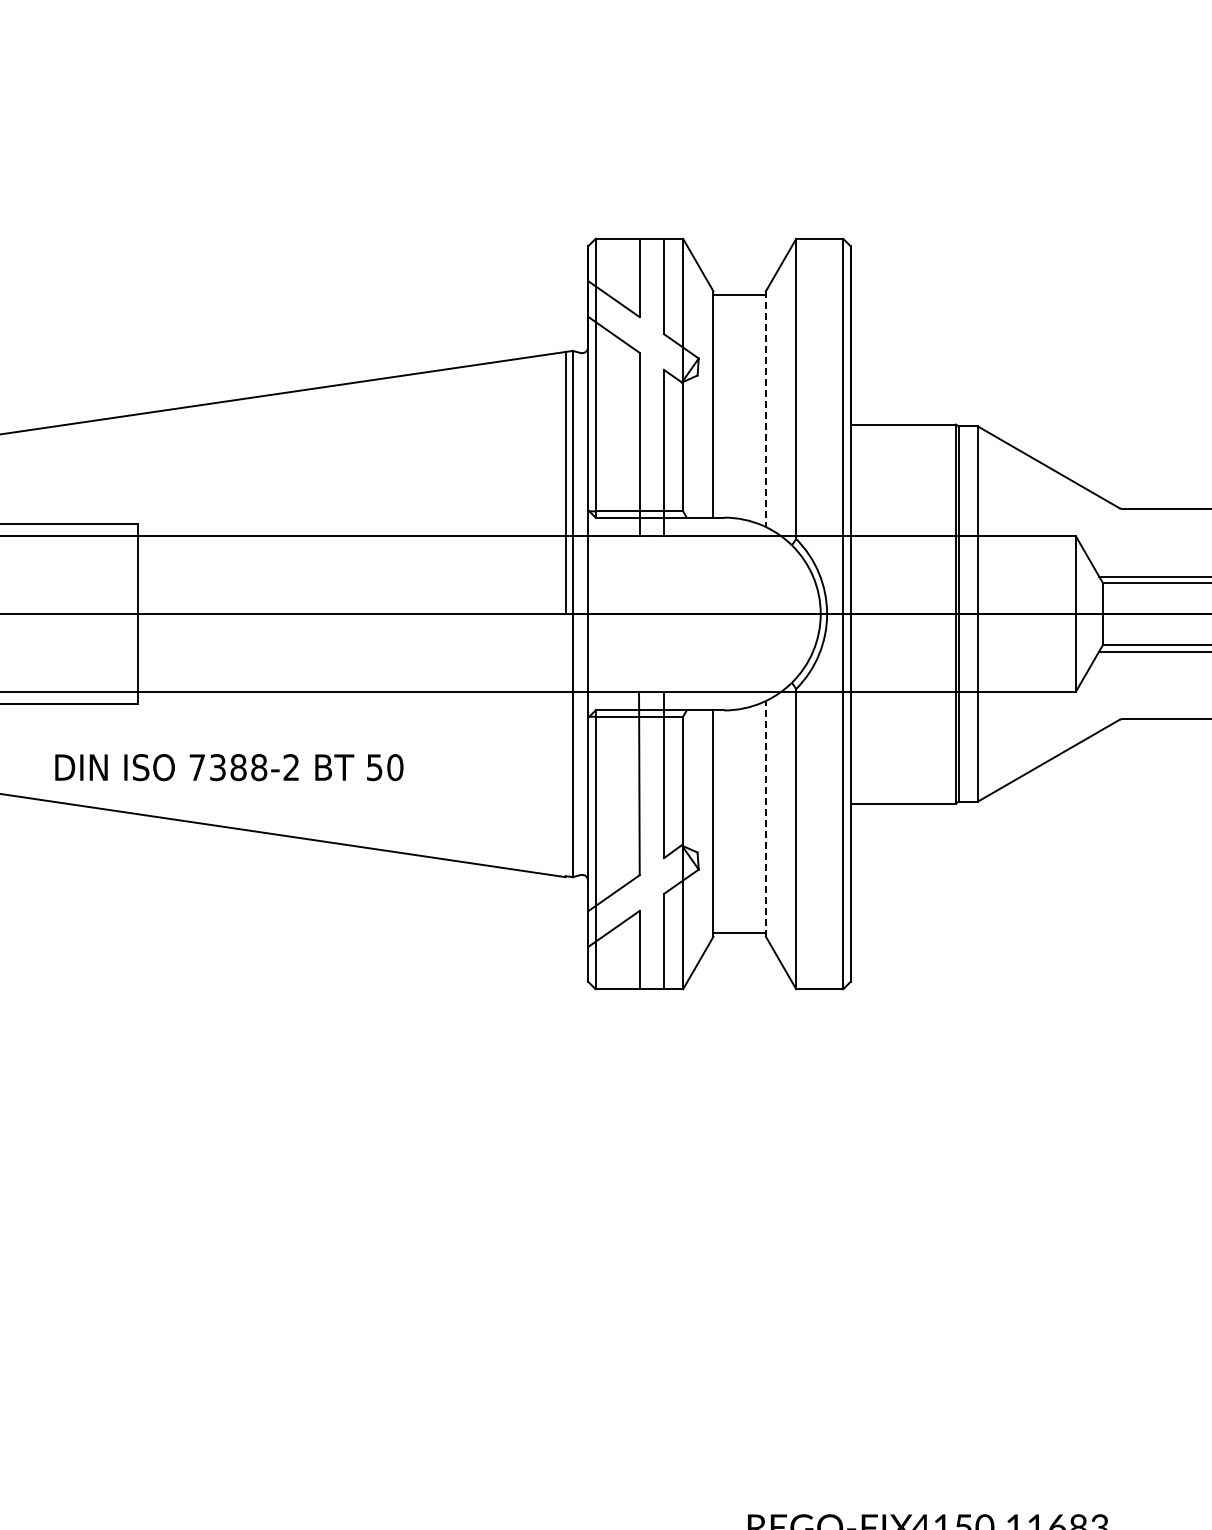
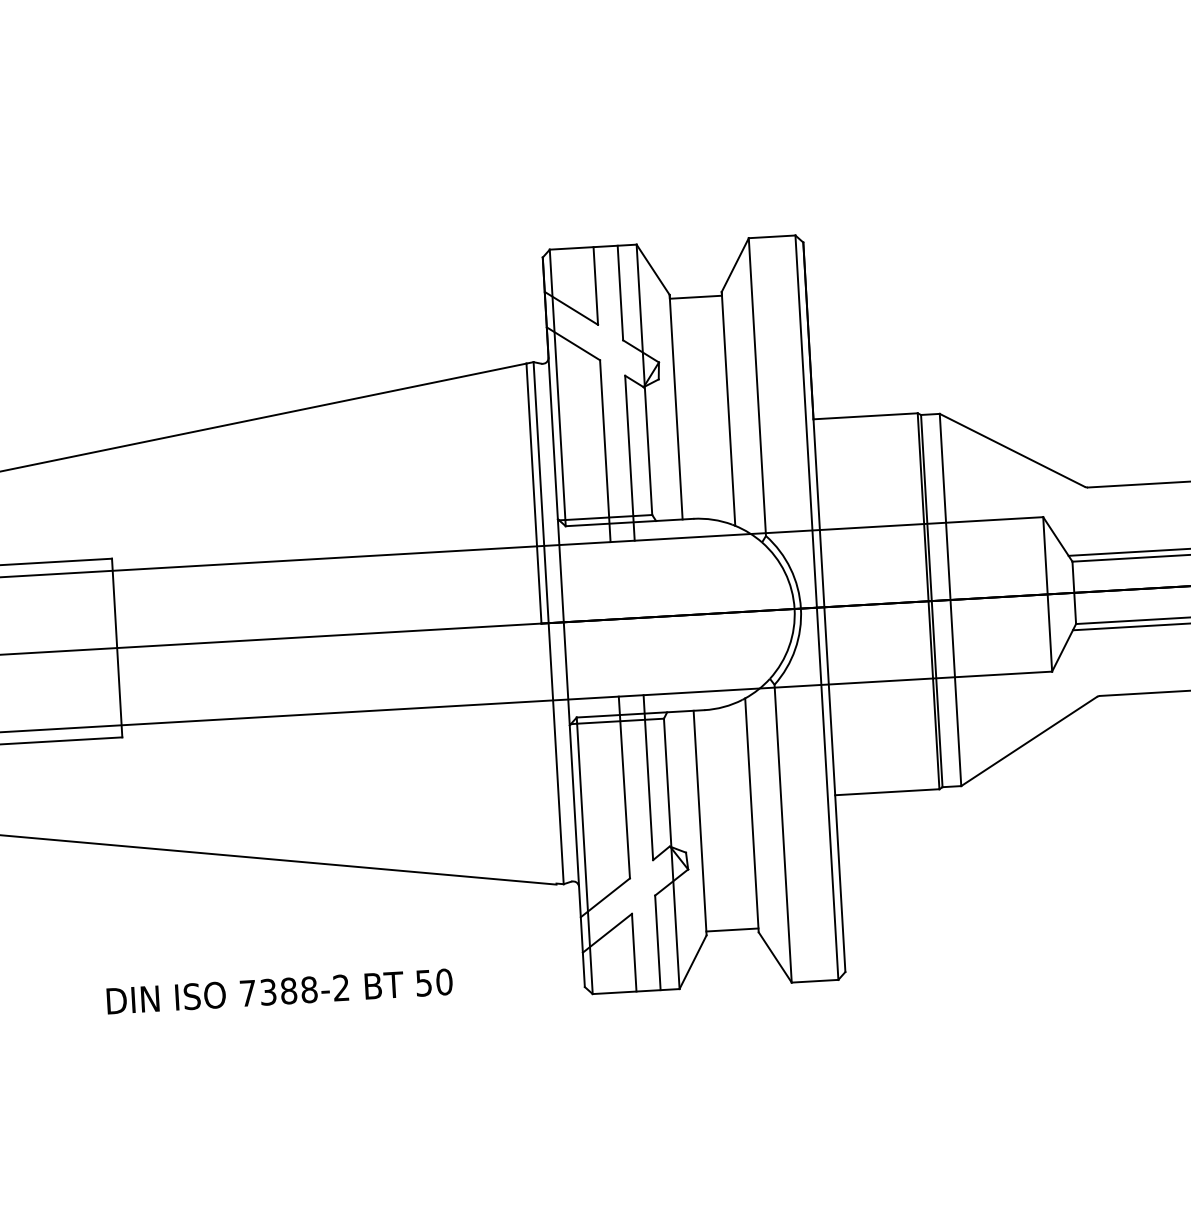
line: (765, 409) -> (728, 409), dashed -> solid
text: (229, 767) -> (279, 991), moved
line: (765, 818) -> (751, 814), dashed -> solid

